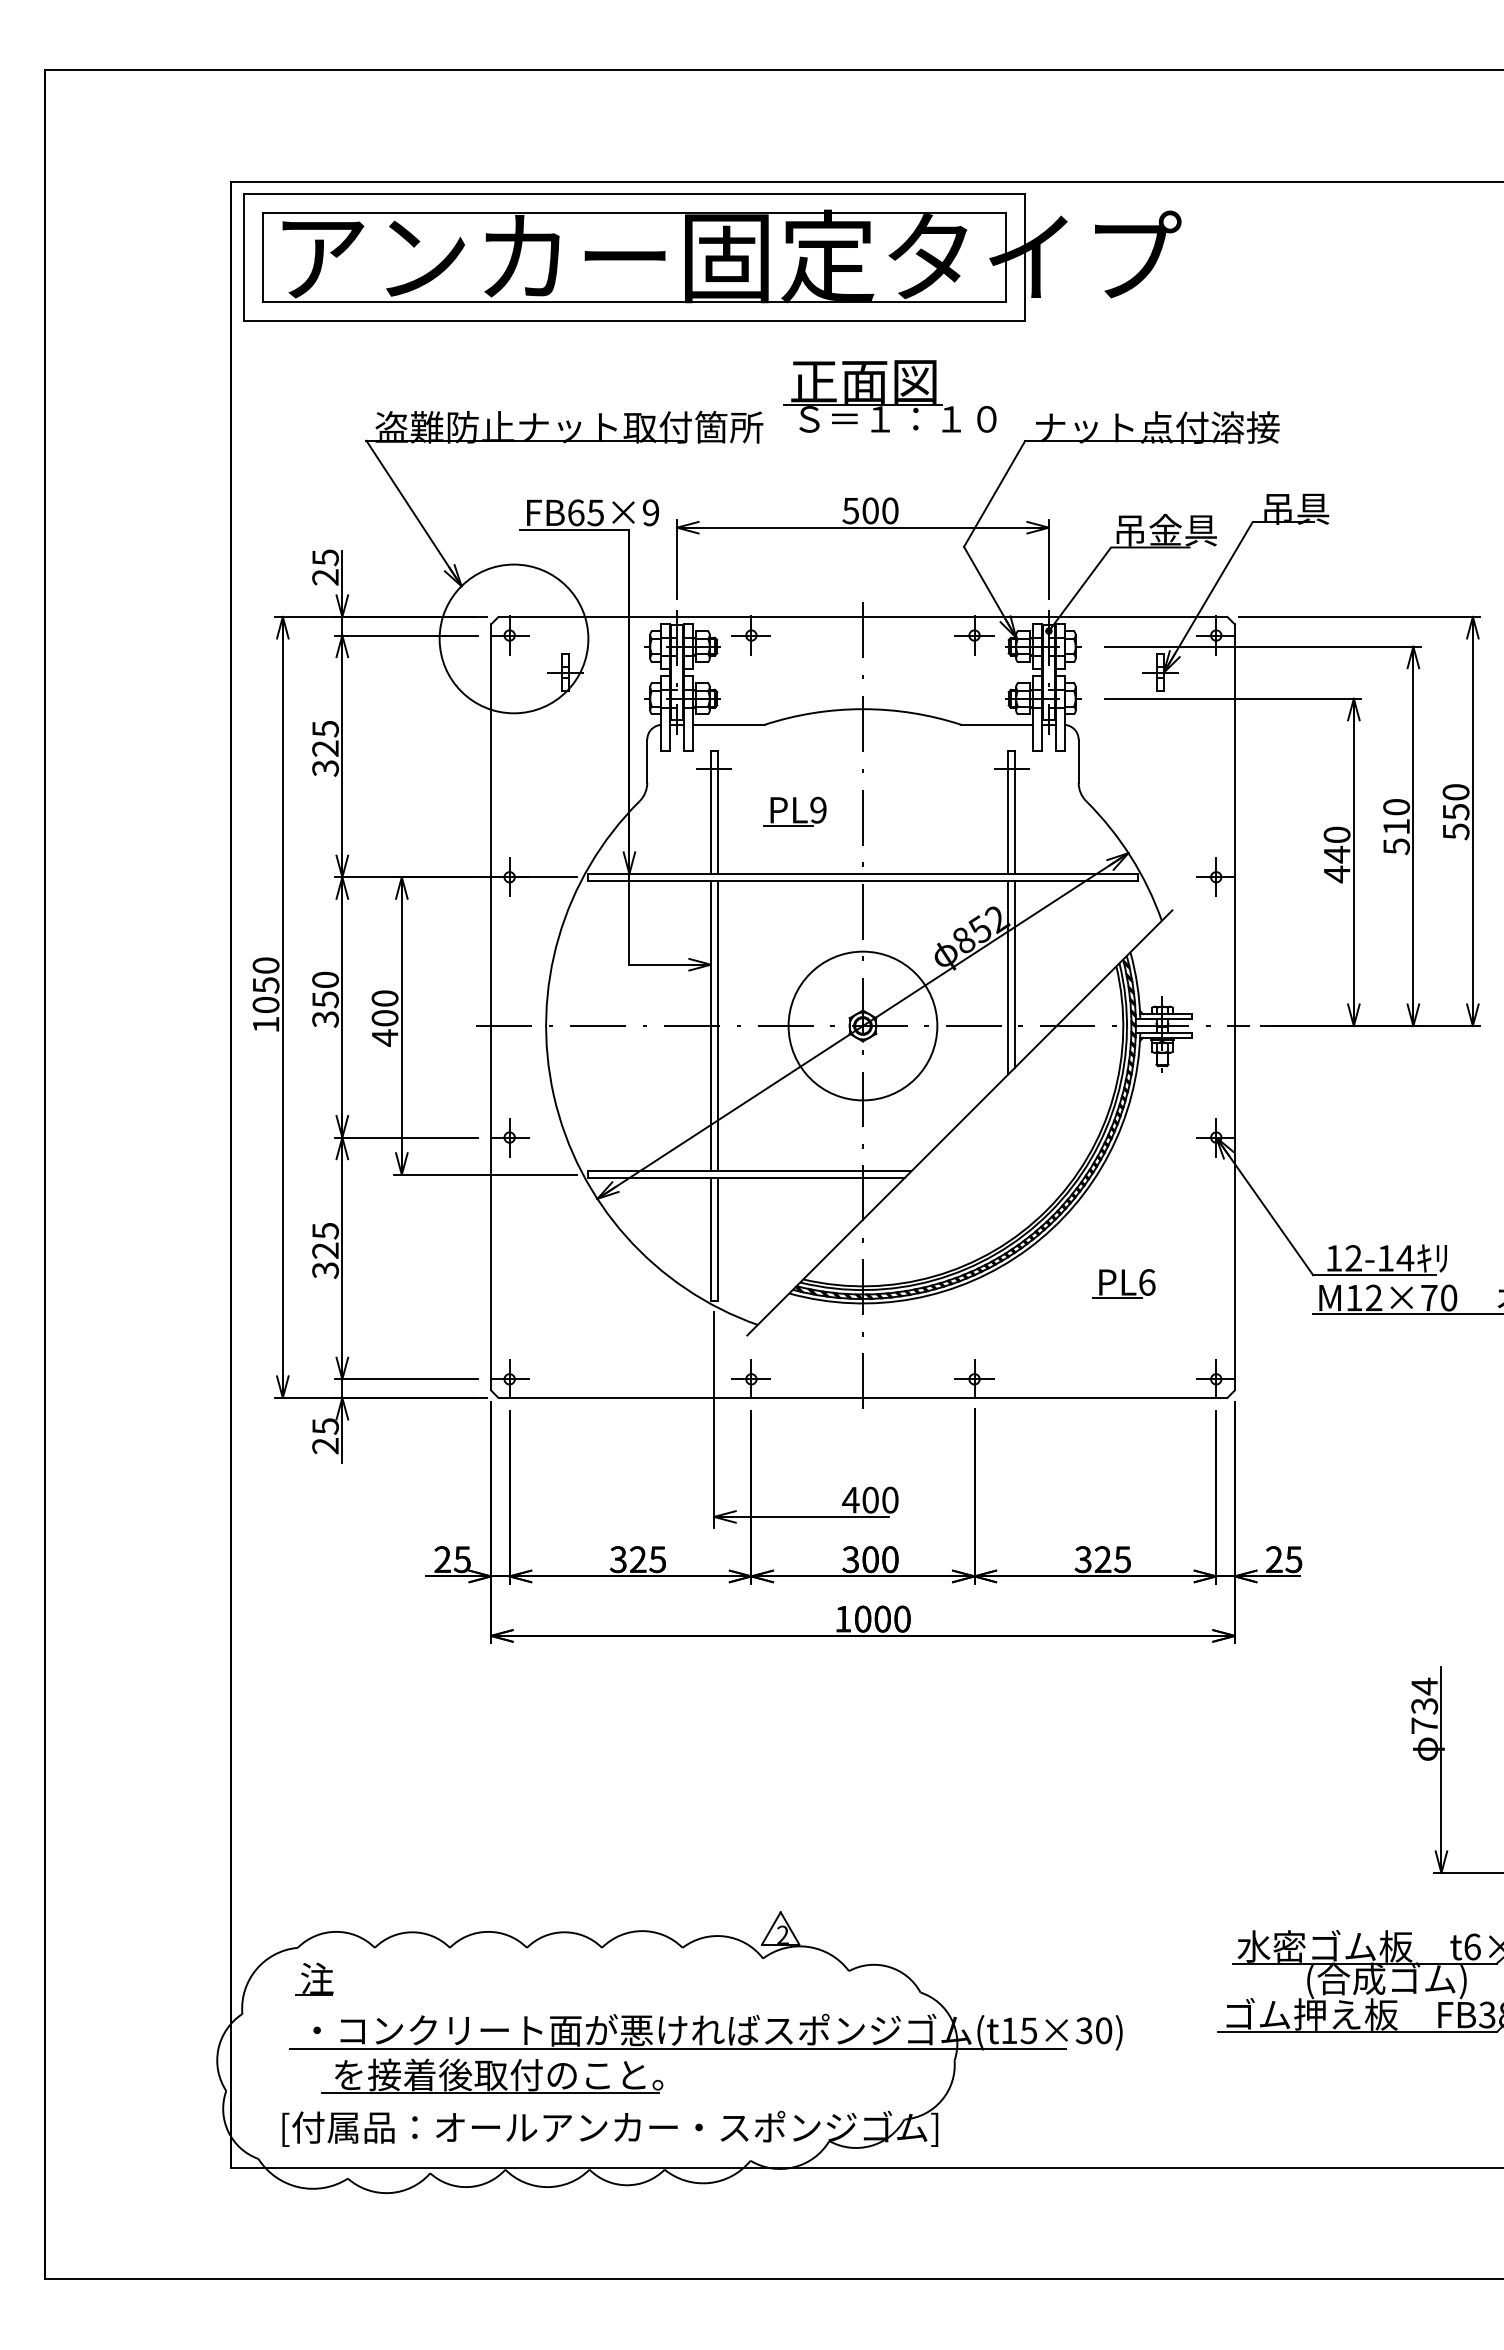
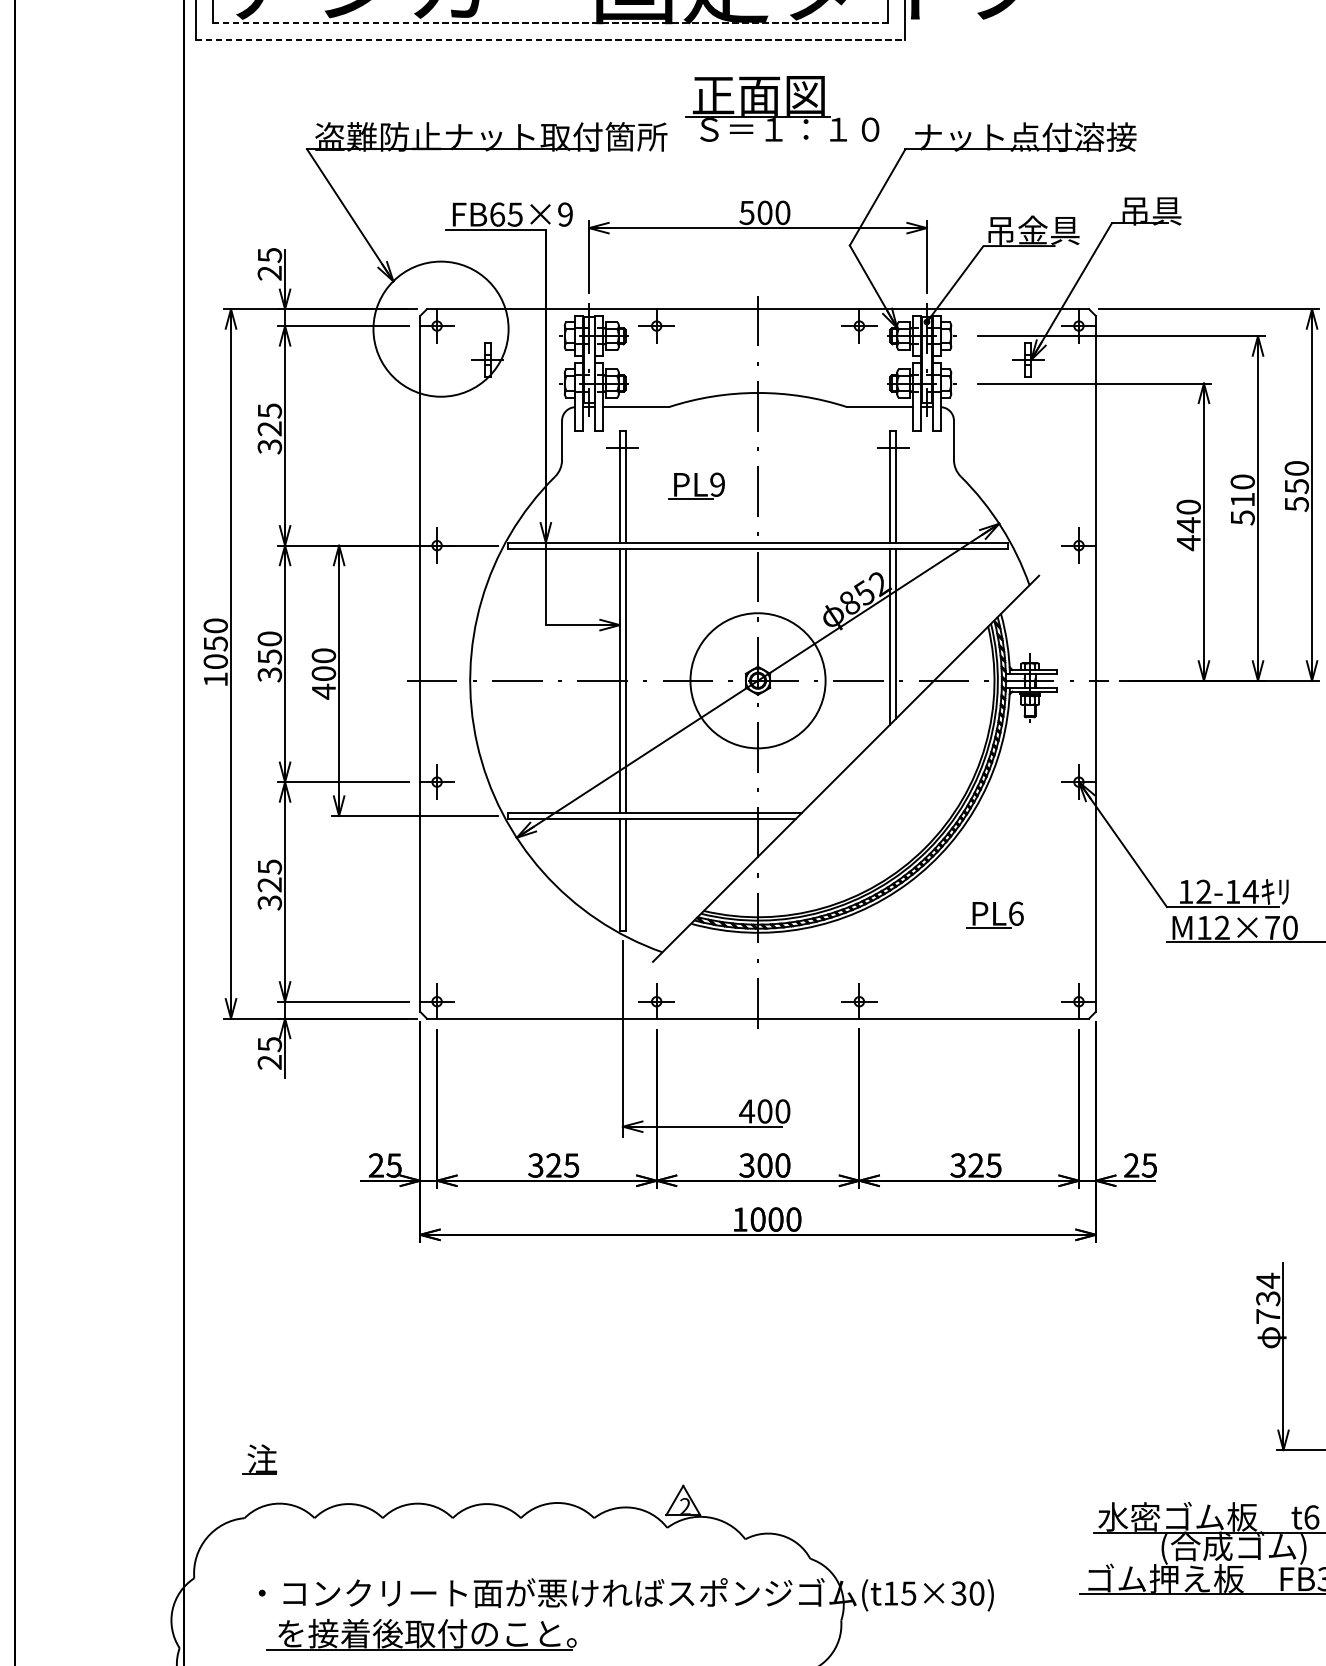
line: (634, 302) -> (550, 23), solid -> dashed
line: (634, 320) -> (550, 39), solid -> dashed
part: (314, 1978) -> (259, 1458), moved
line: (677, 2048) -> (589, 1609), removed

